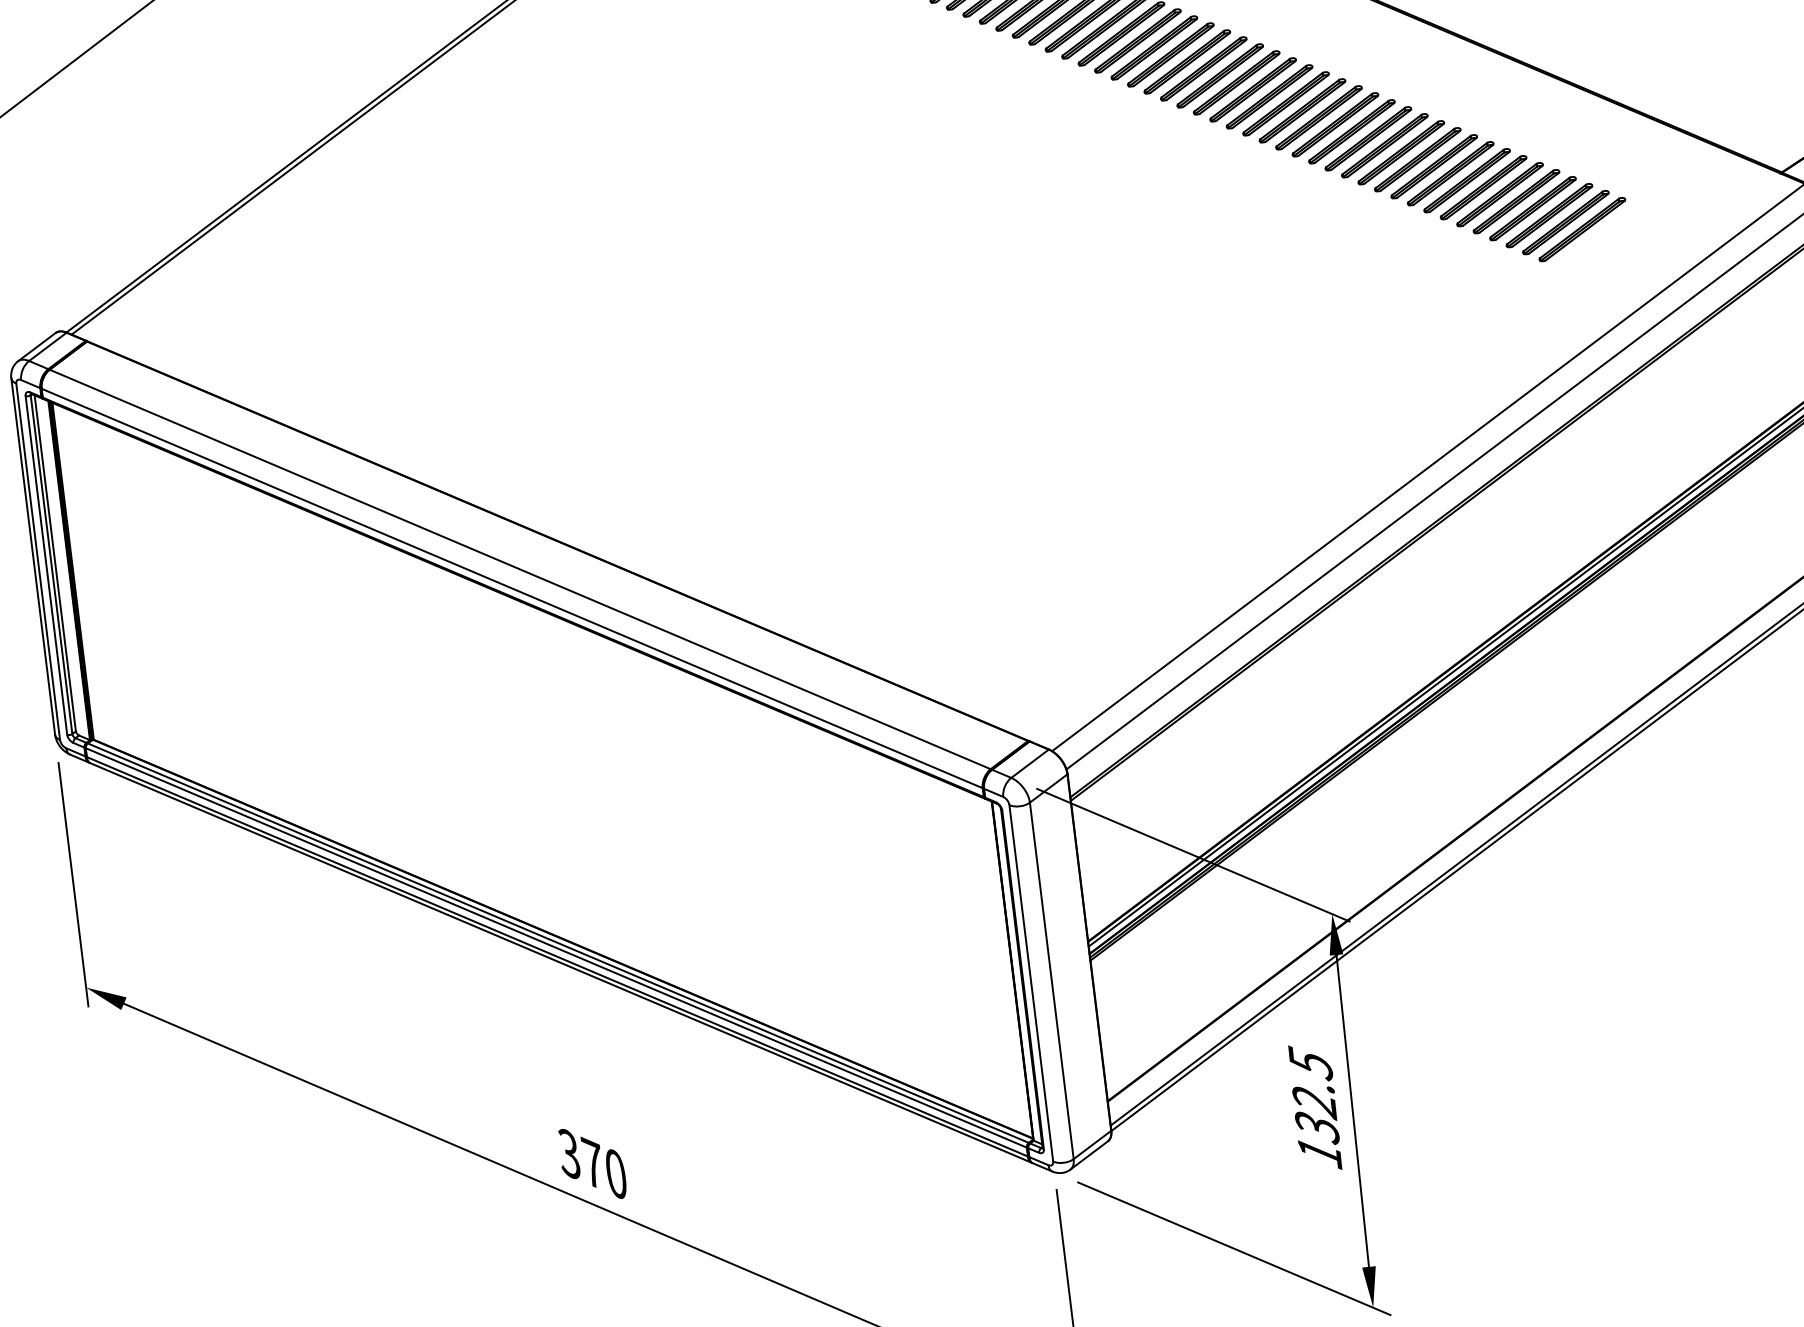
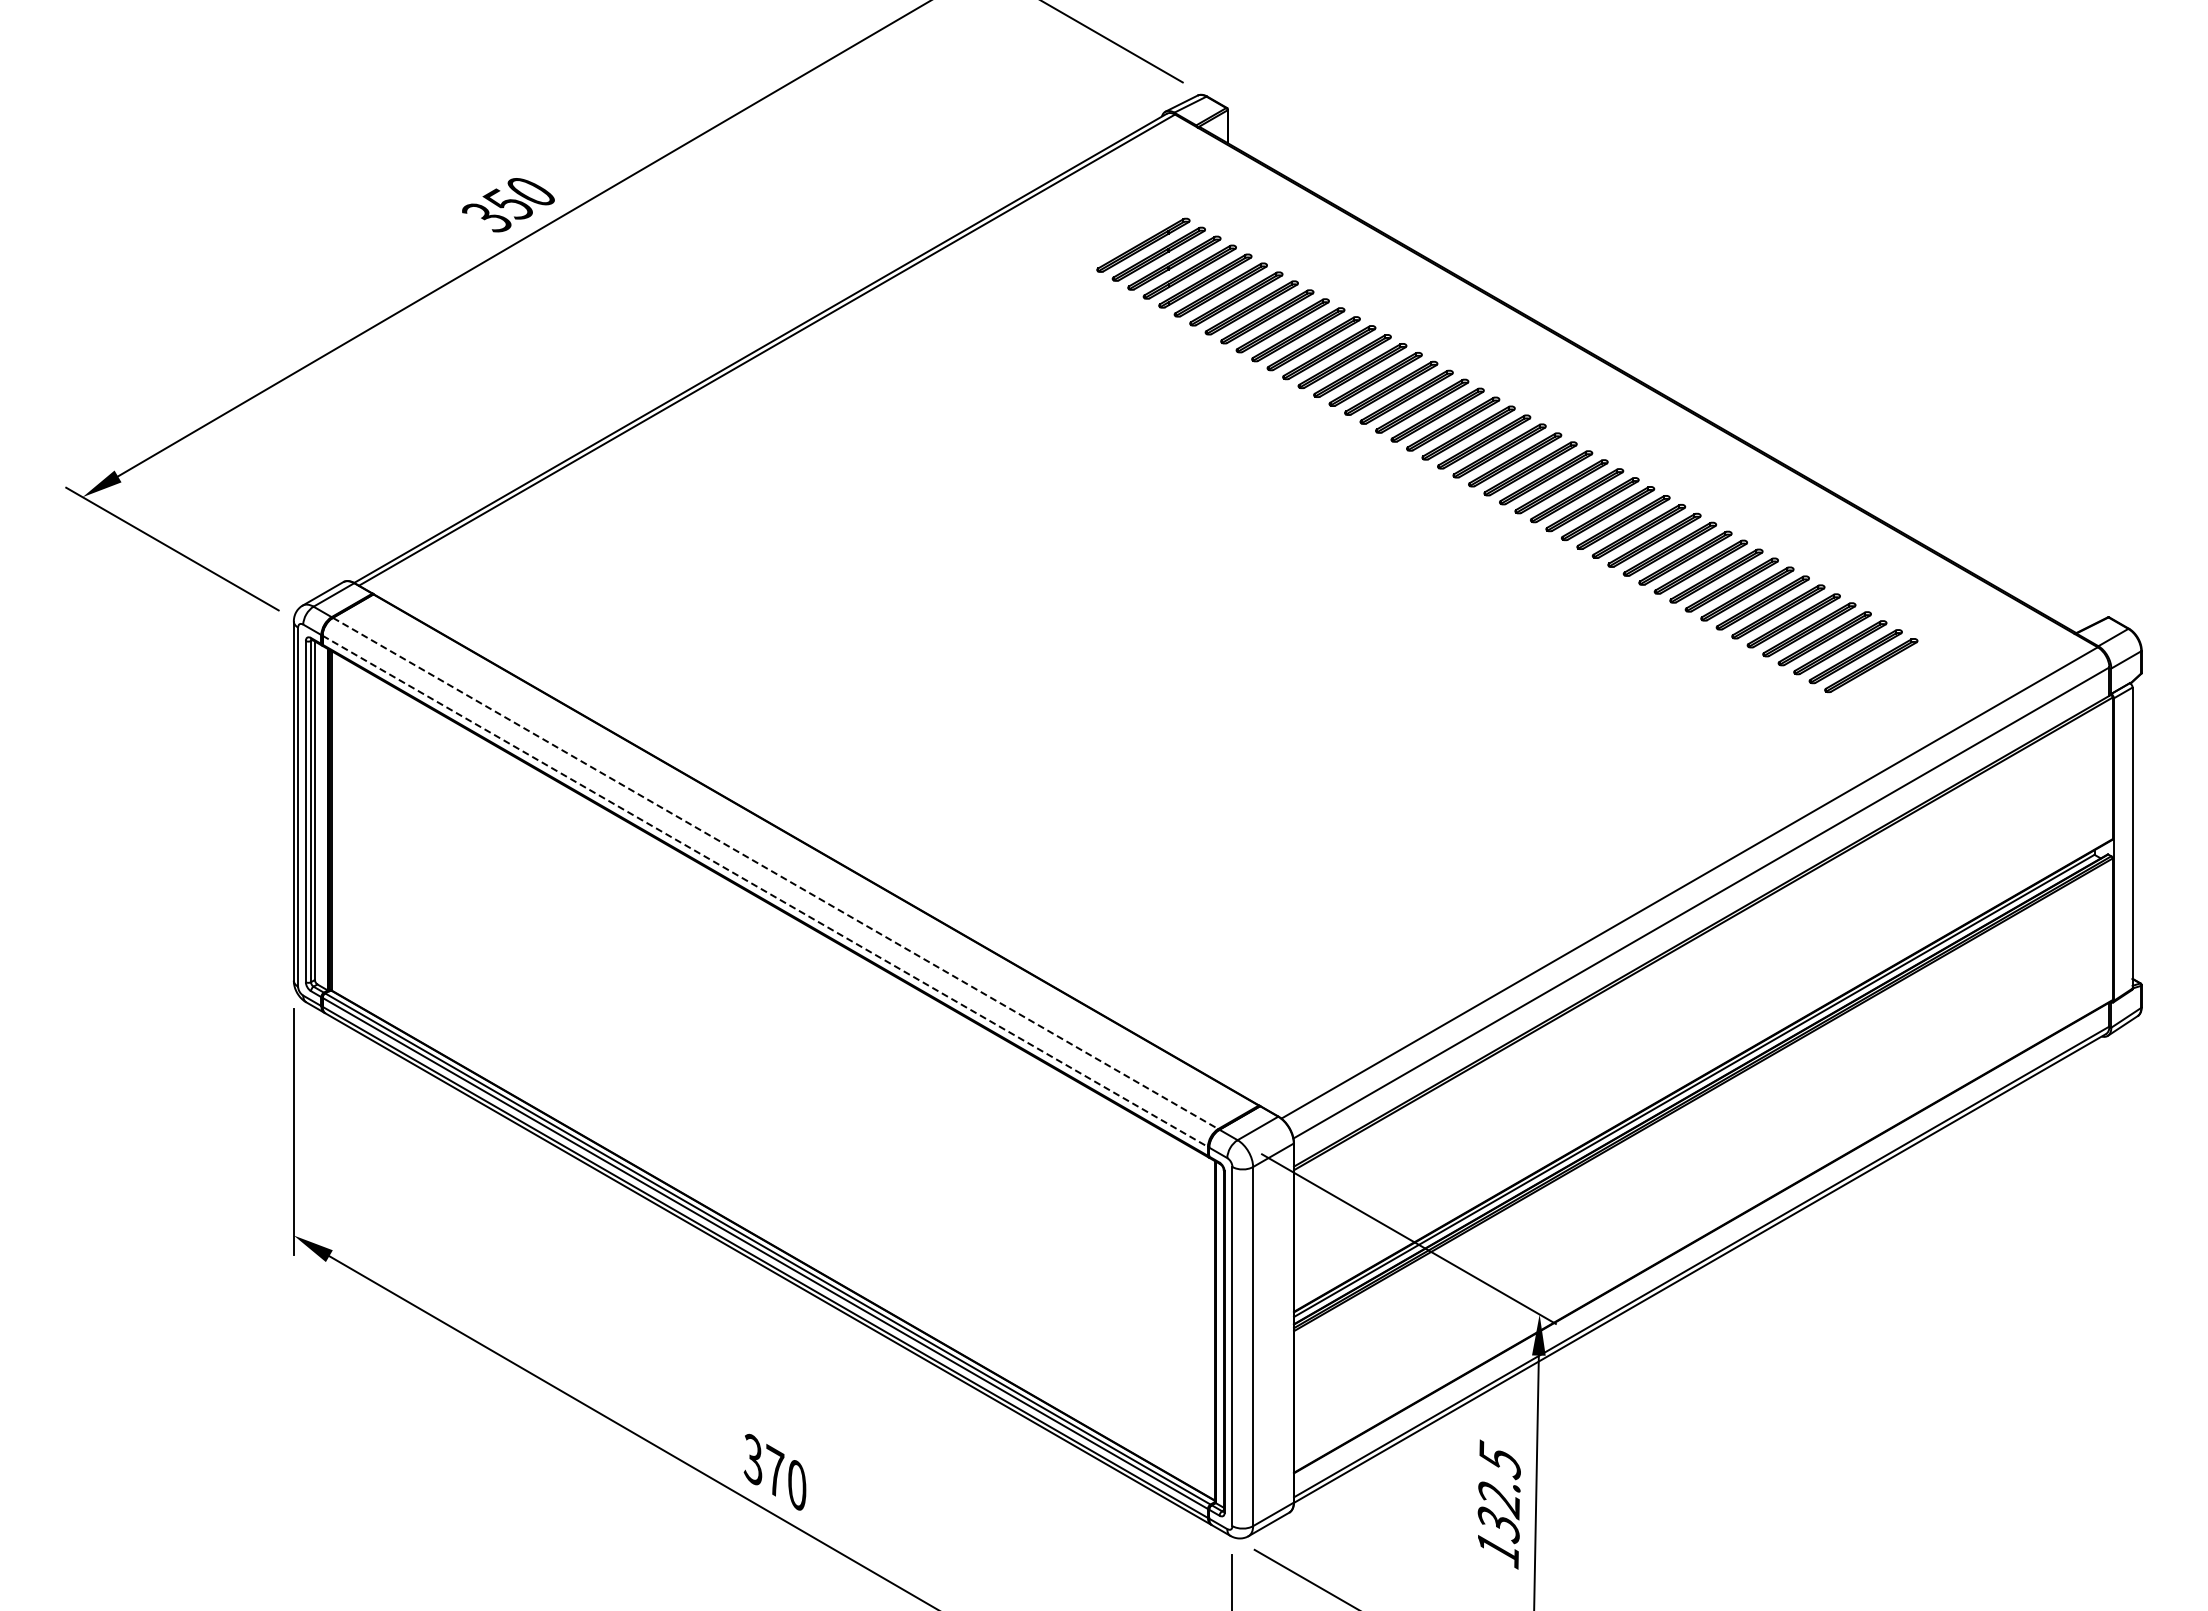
line: (521, 569) -> (776, 873), solid -> dashed
line: (512, 588) -> (765, 891), solid -> dashed

